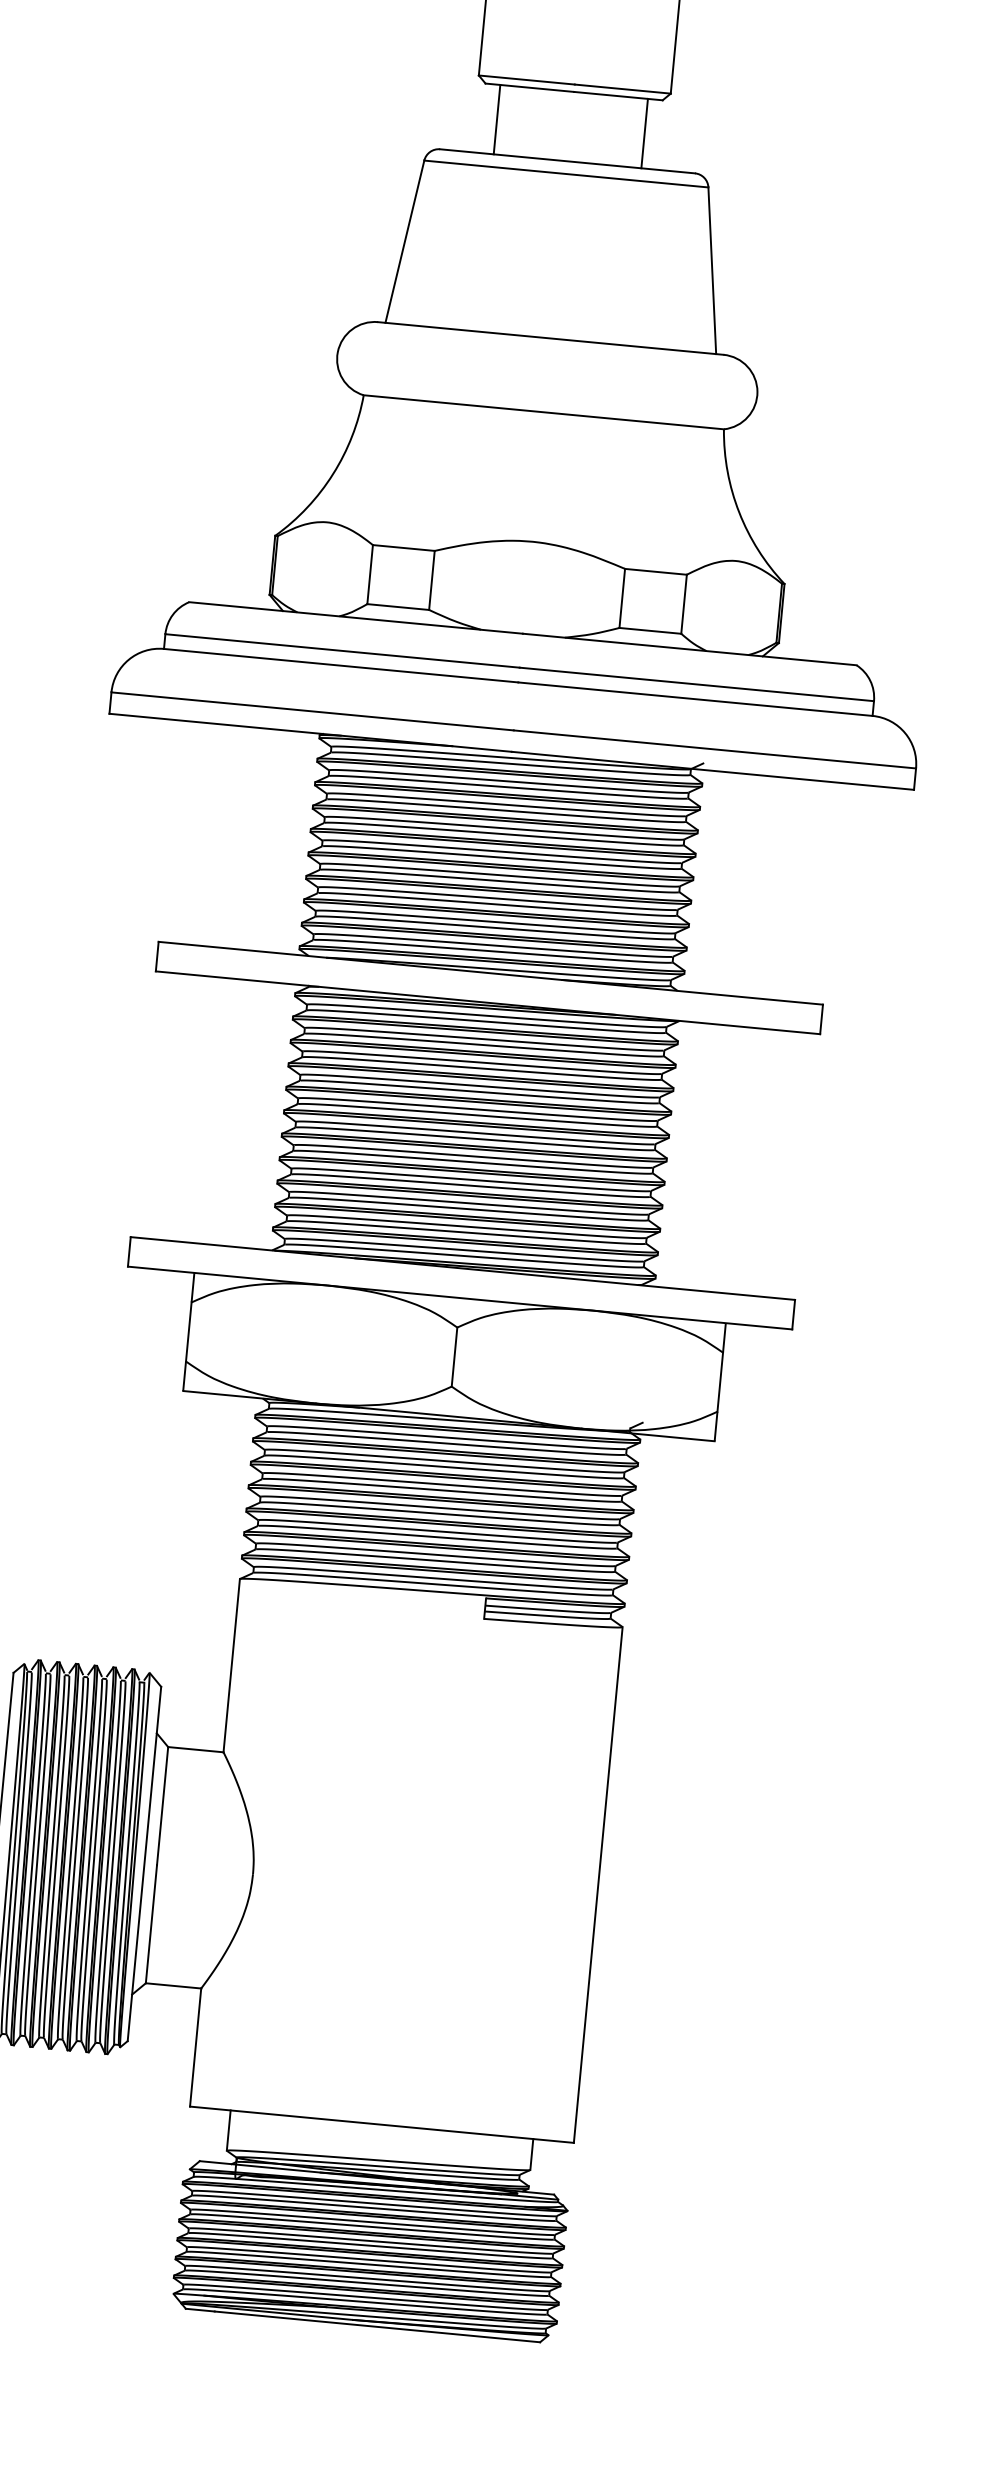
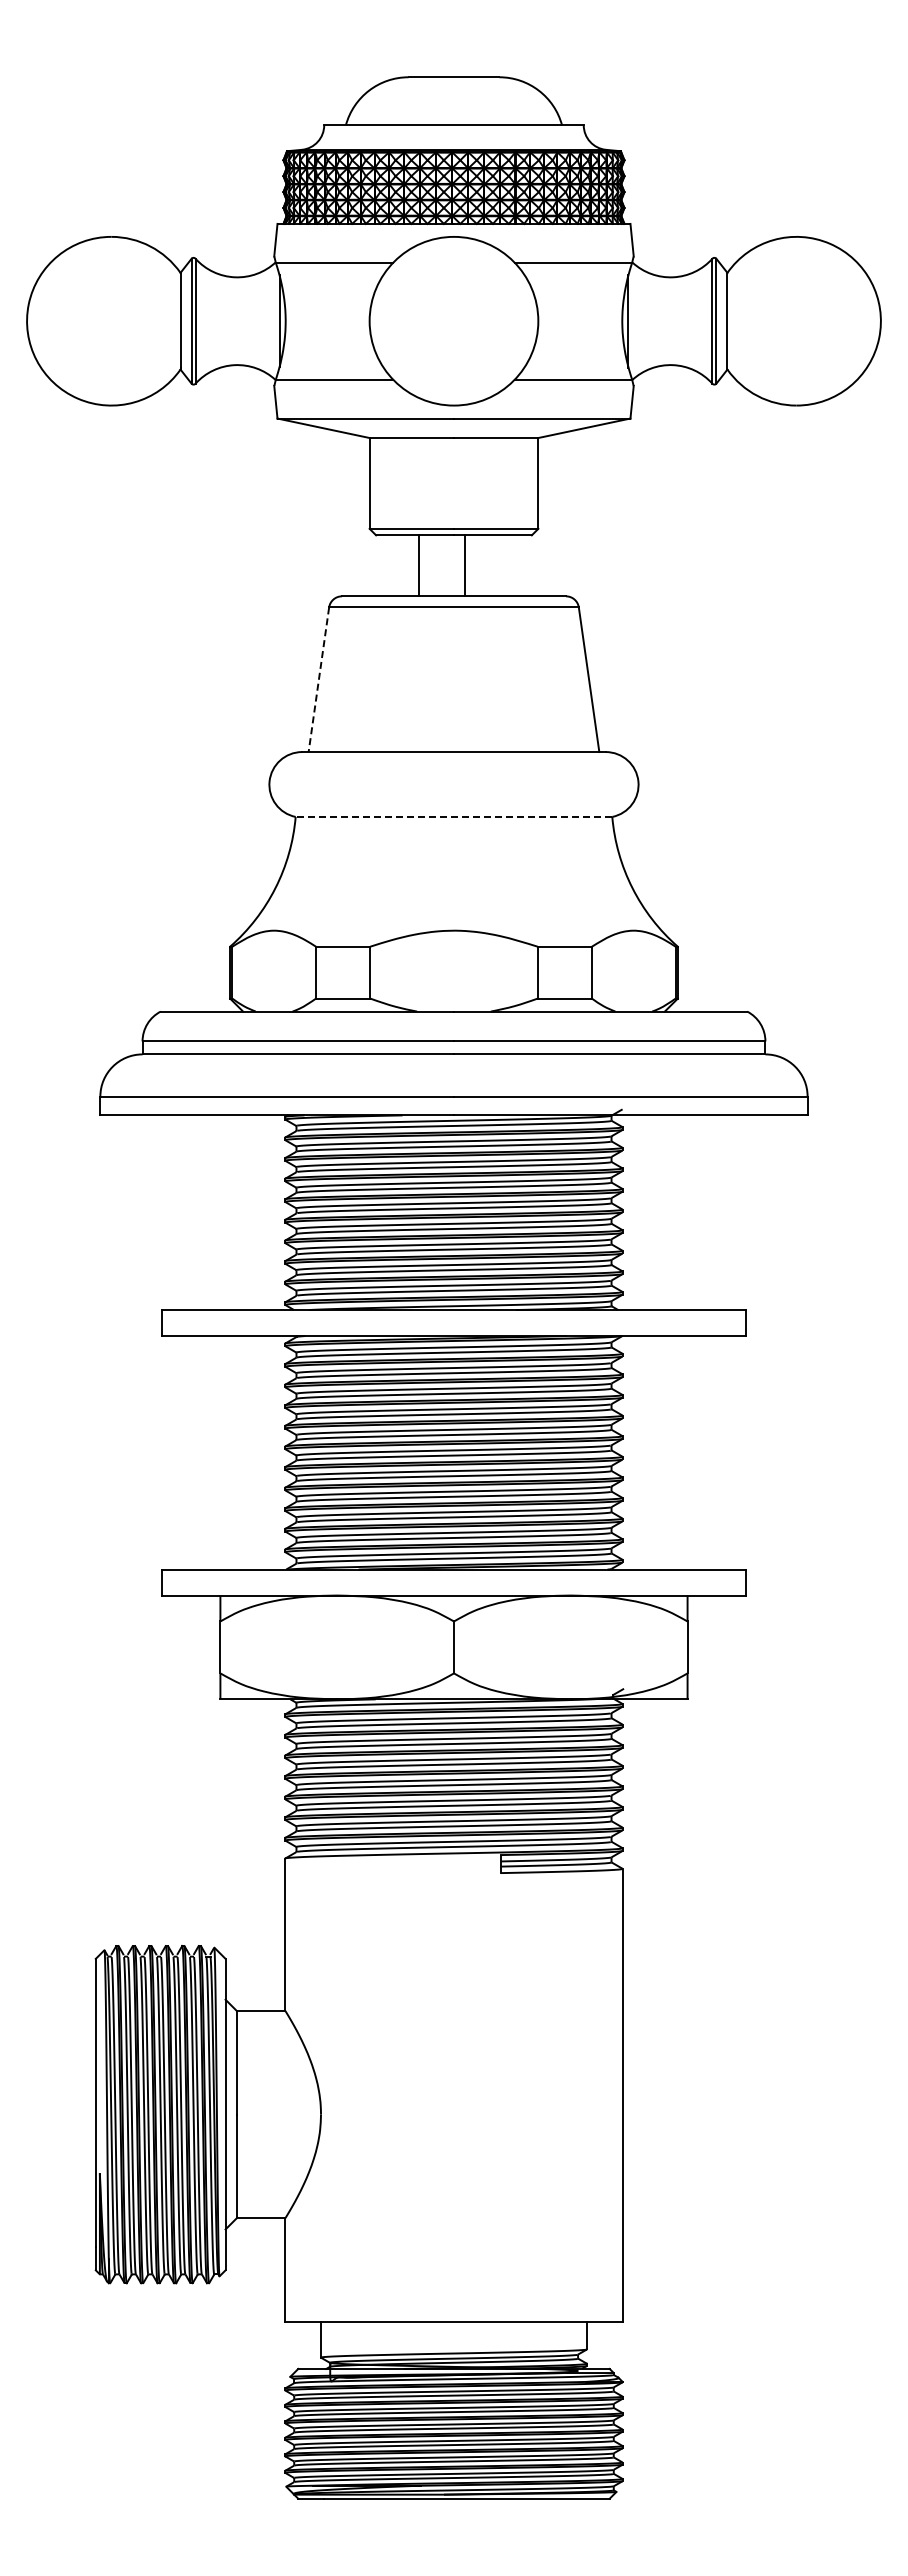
line: (497, 119) -> (419, 565), moved
line: (644, 133) -> (464, 565), moved
line: (404, 242) -> (318, 680), solid -> dashed
line: (543, 411) -> (453, 816), solid -> dashed

